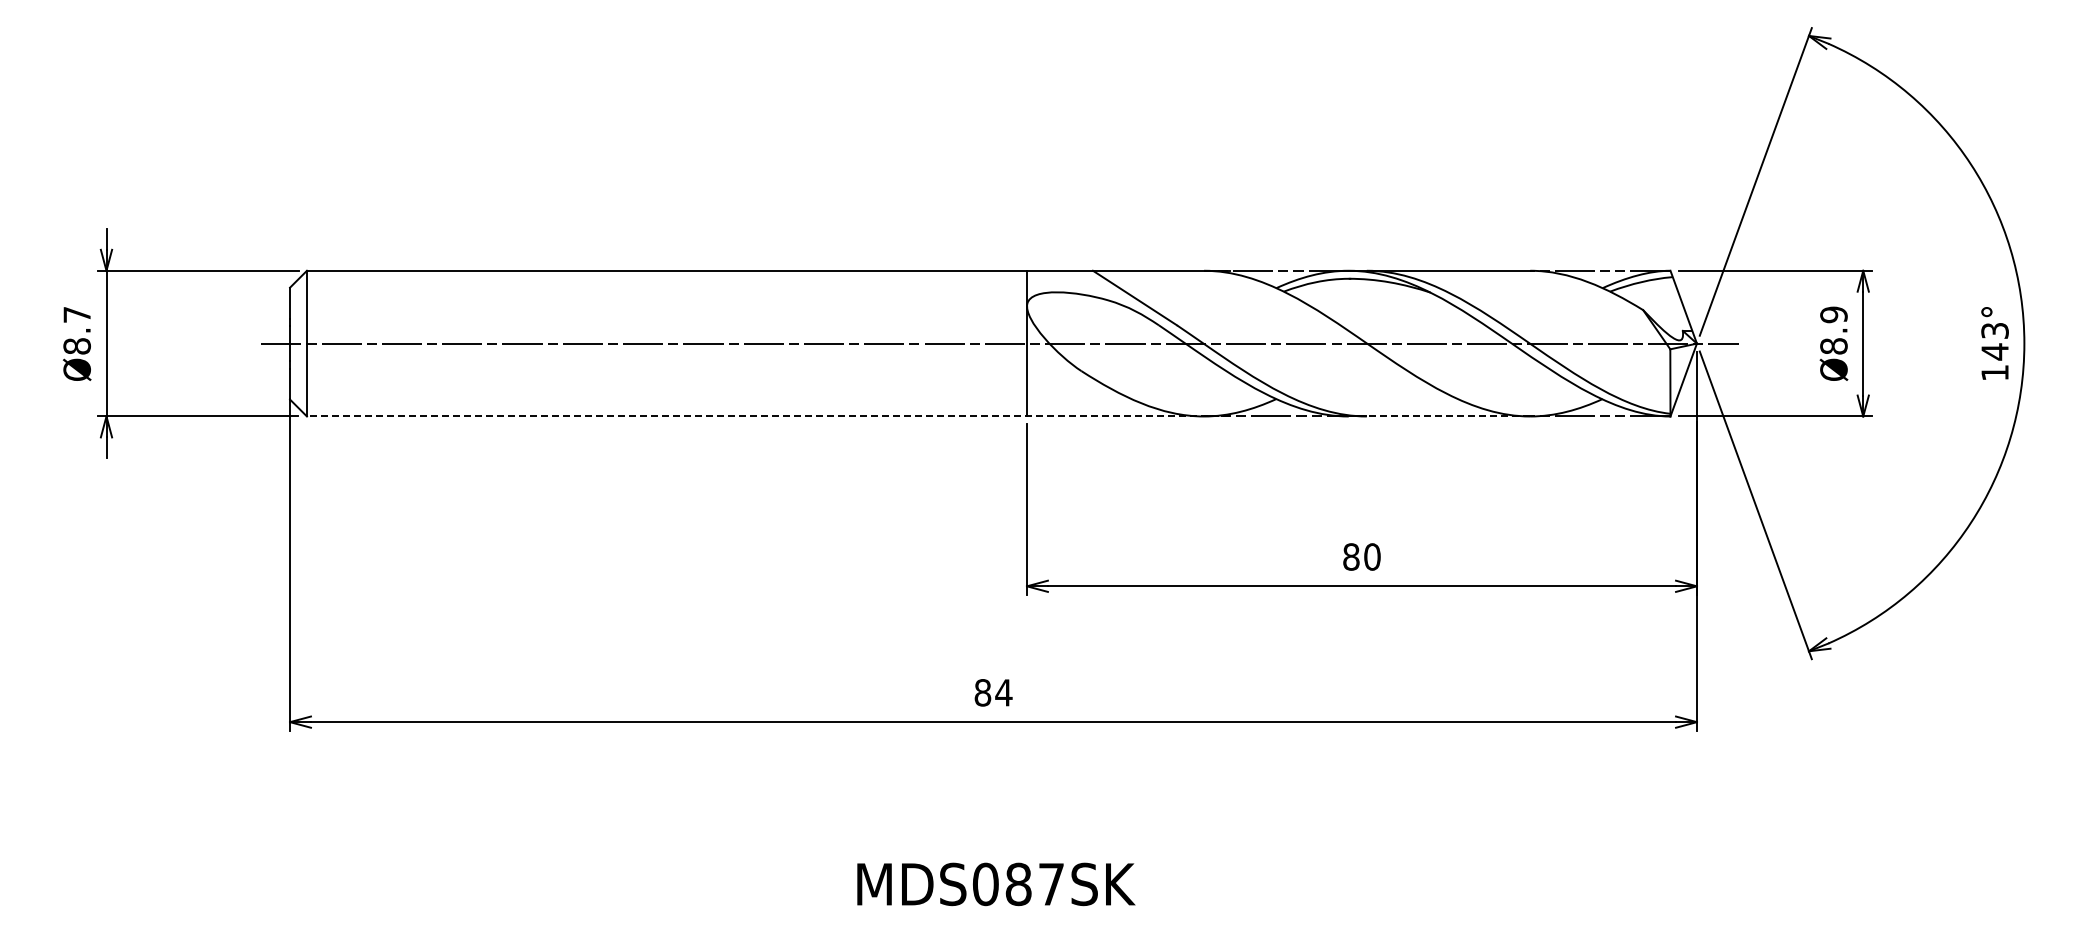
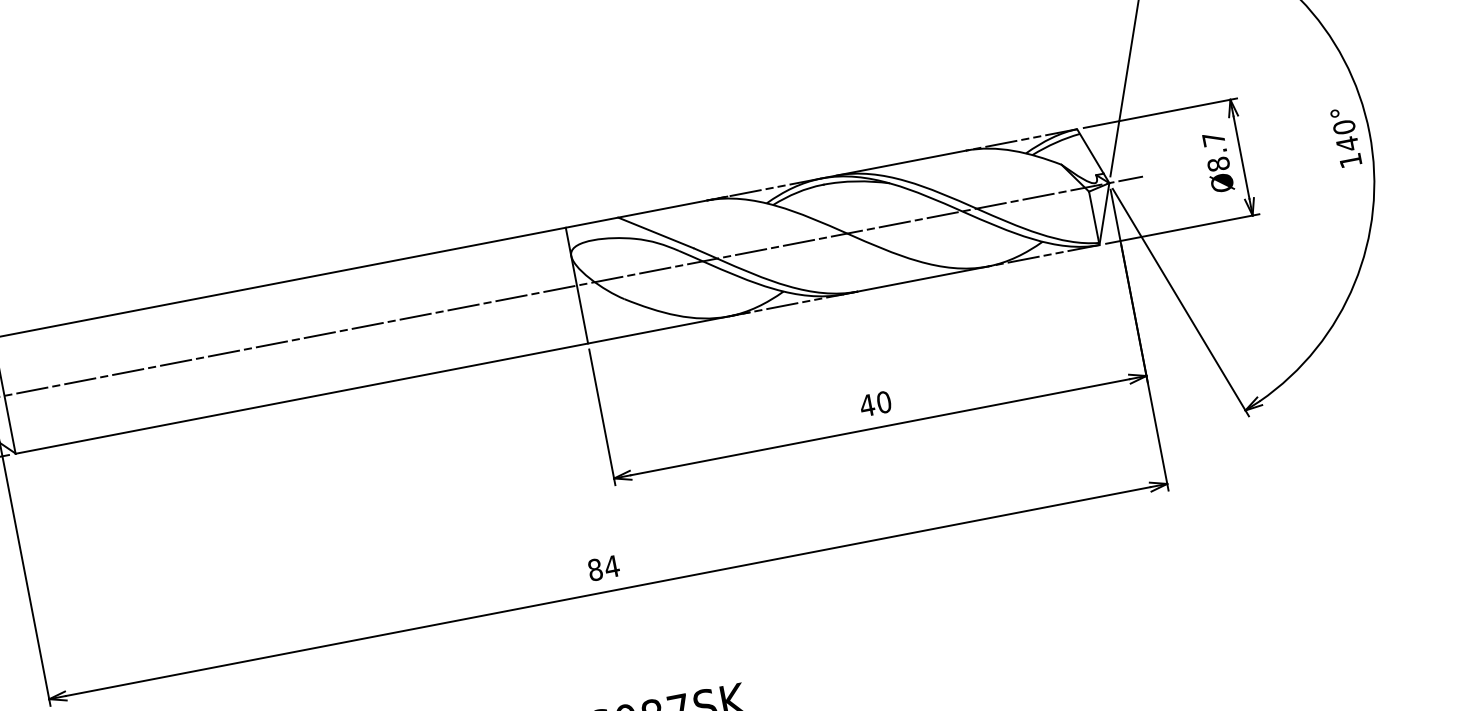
text: (1833, 314) -> (1213, 139), Ø8.9 -> Ø8.7
text: (1994, 330) -> (1343, 127), 143° -> 140°
line: (768, 416) -> (382, 383), dashed -> solid
line: (1439, 416) -> (915, 280), dashed -> solid
text: (1351, 556) -> (867, 405), 80 -> 40

